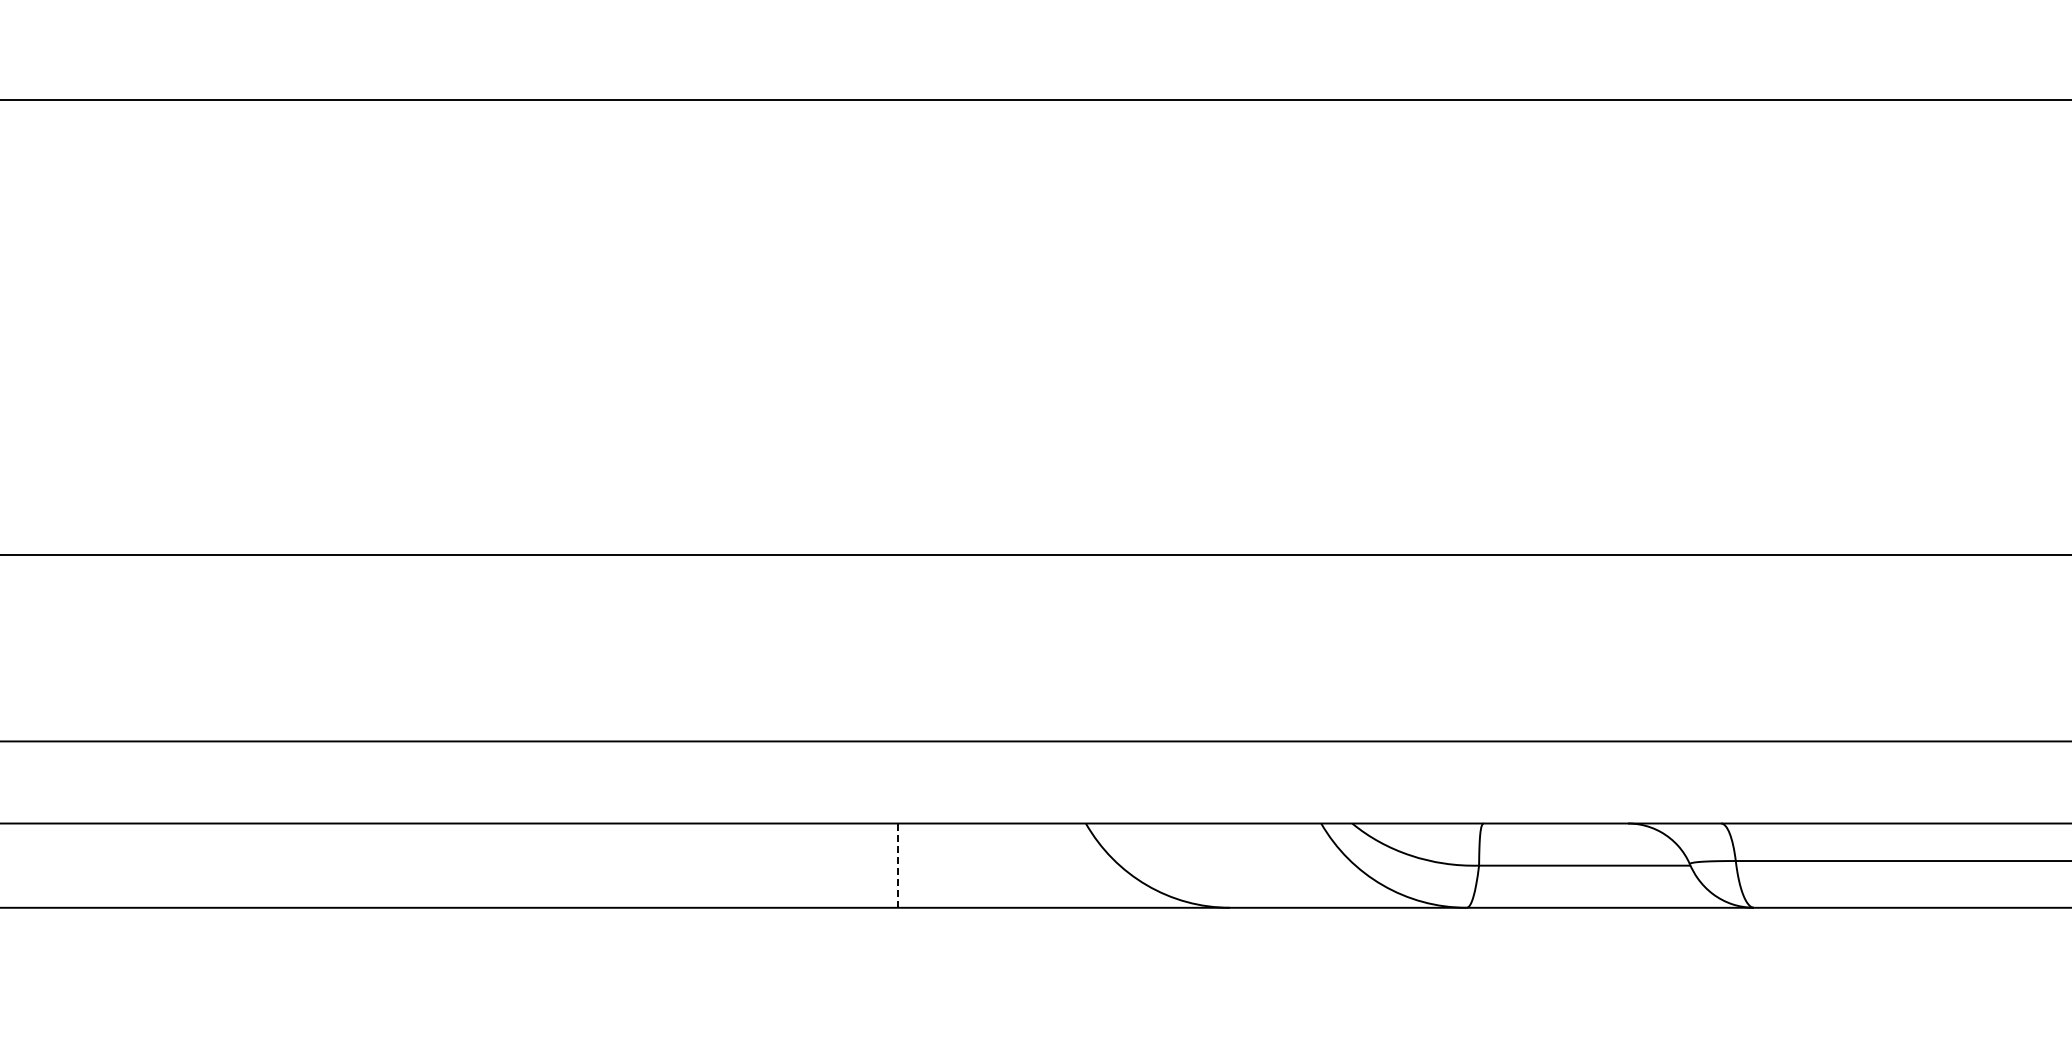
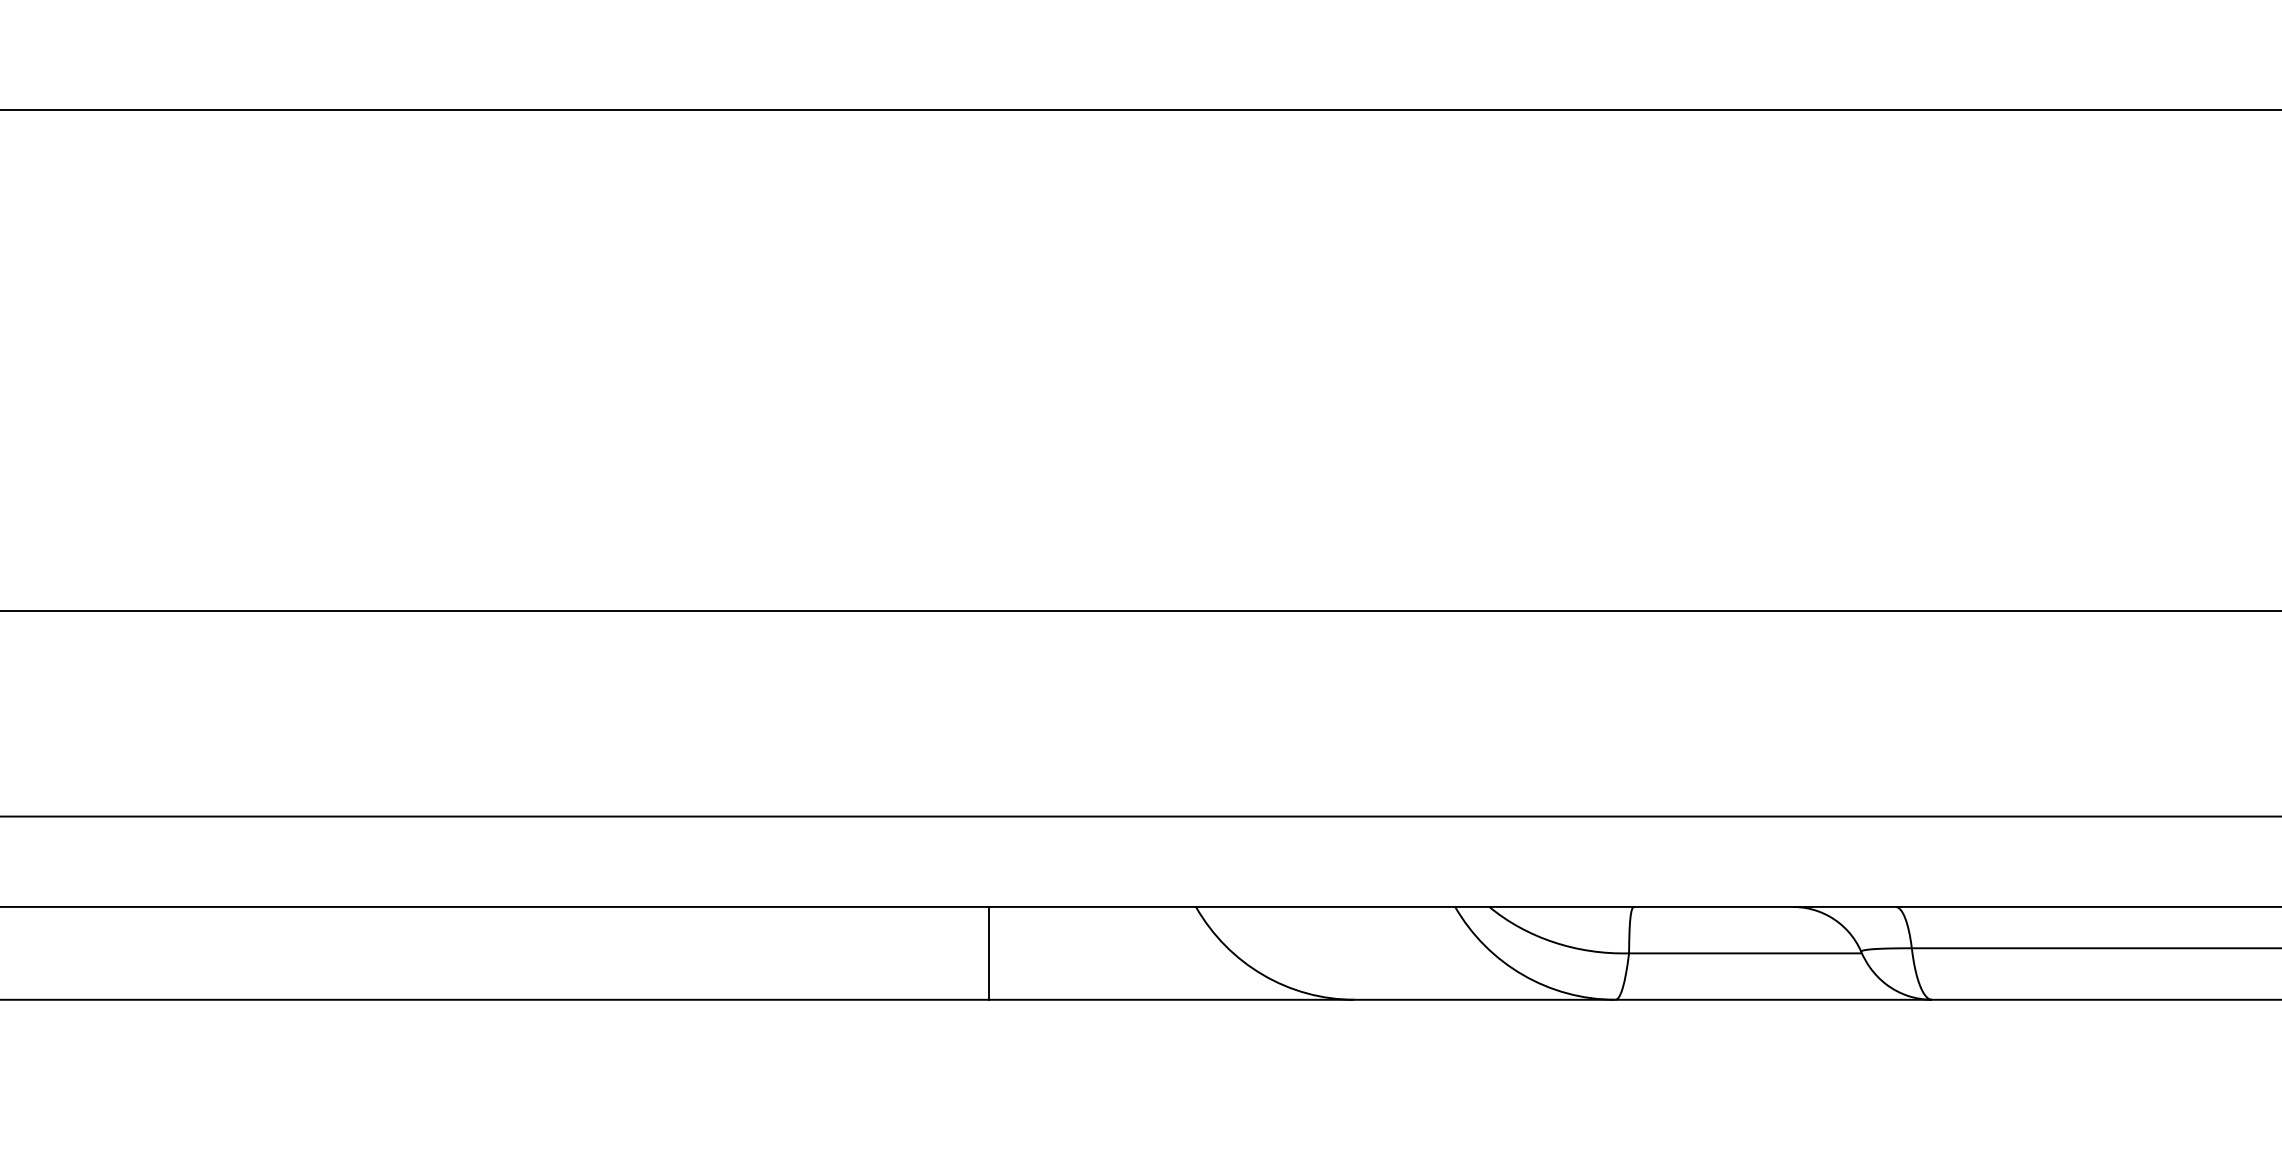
line: (897, 865) -> (988, 953), dashed -> solid

